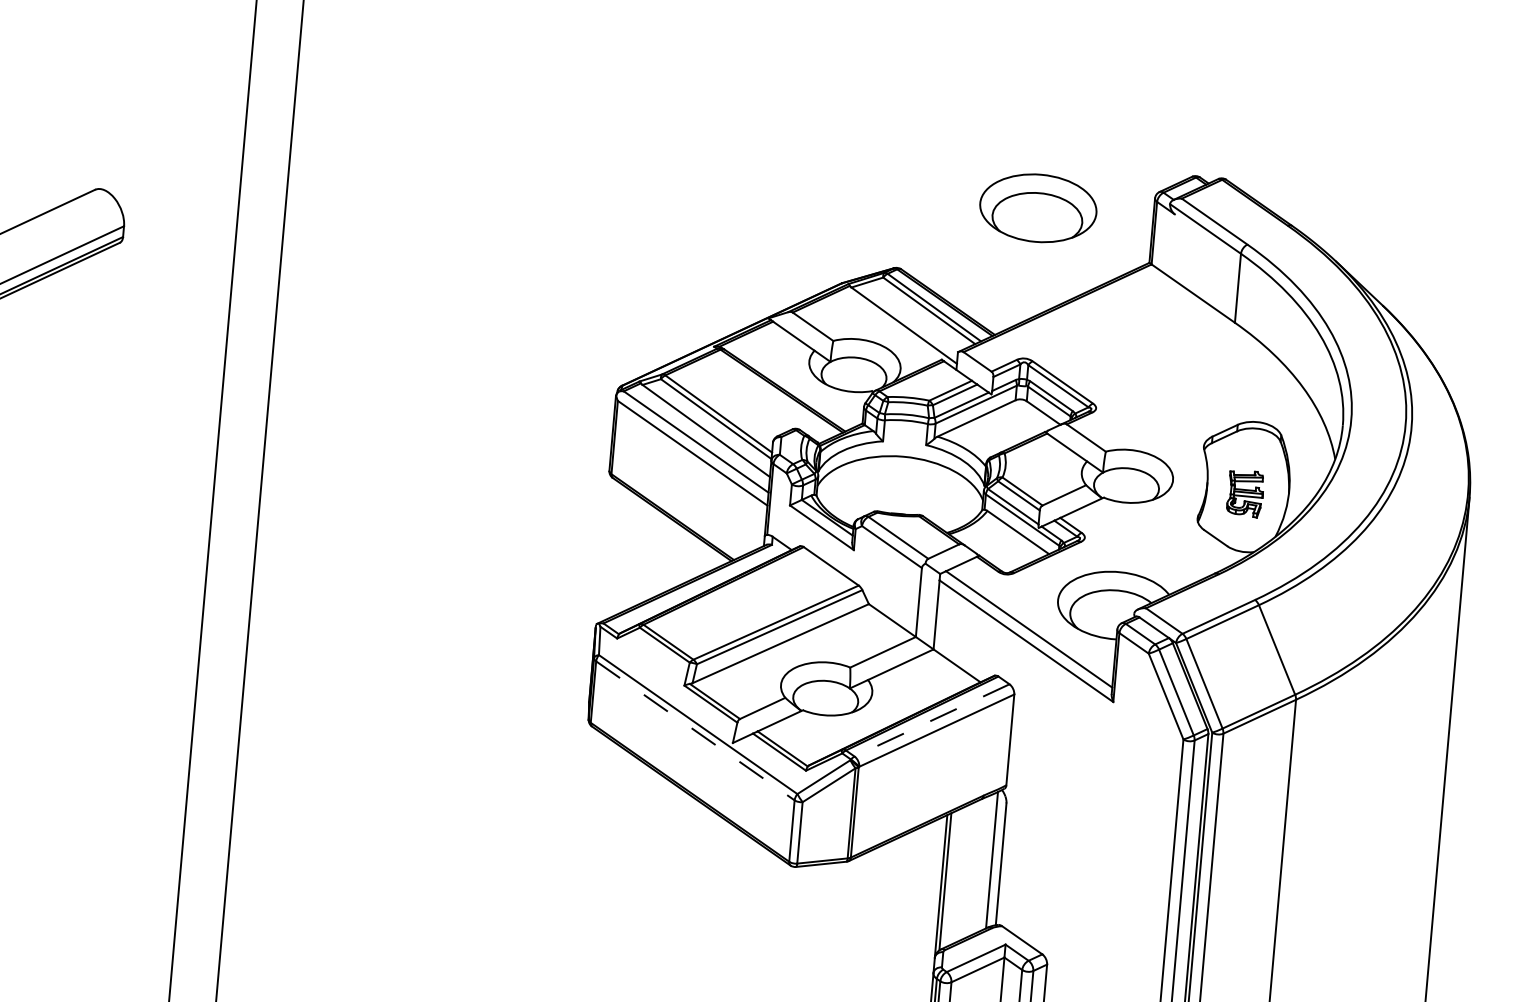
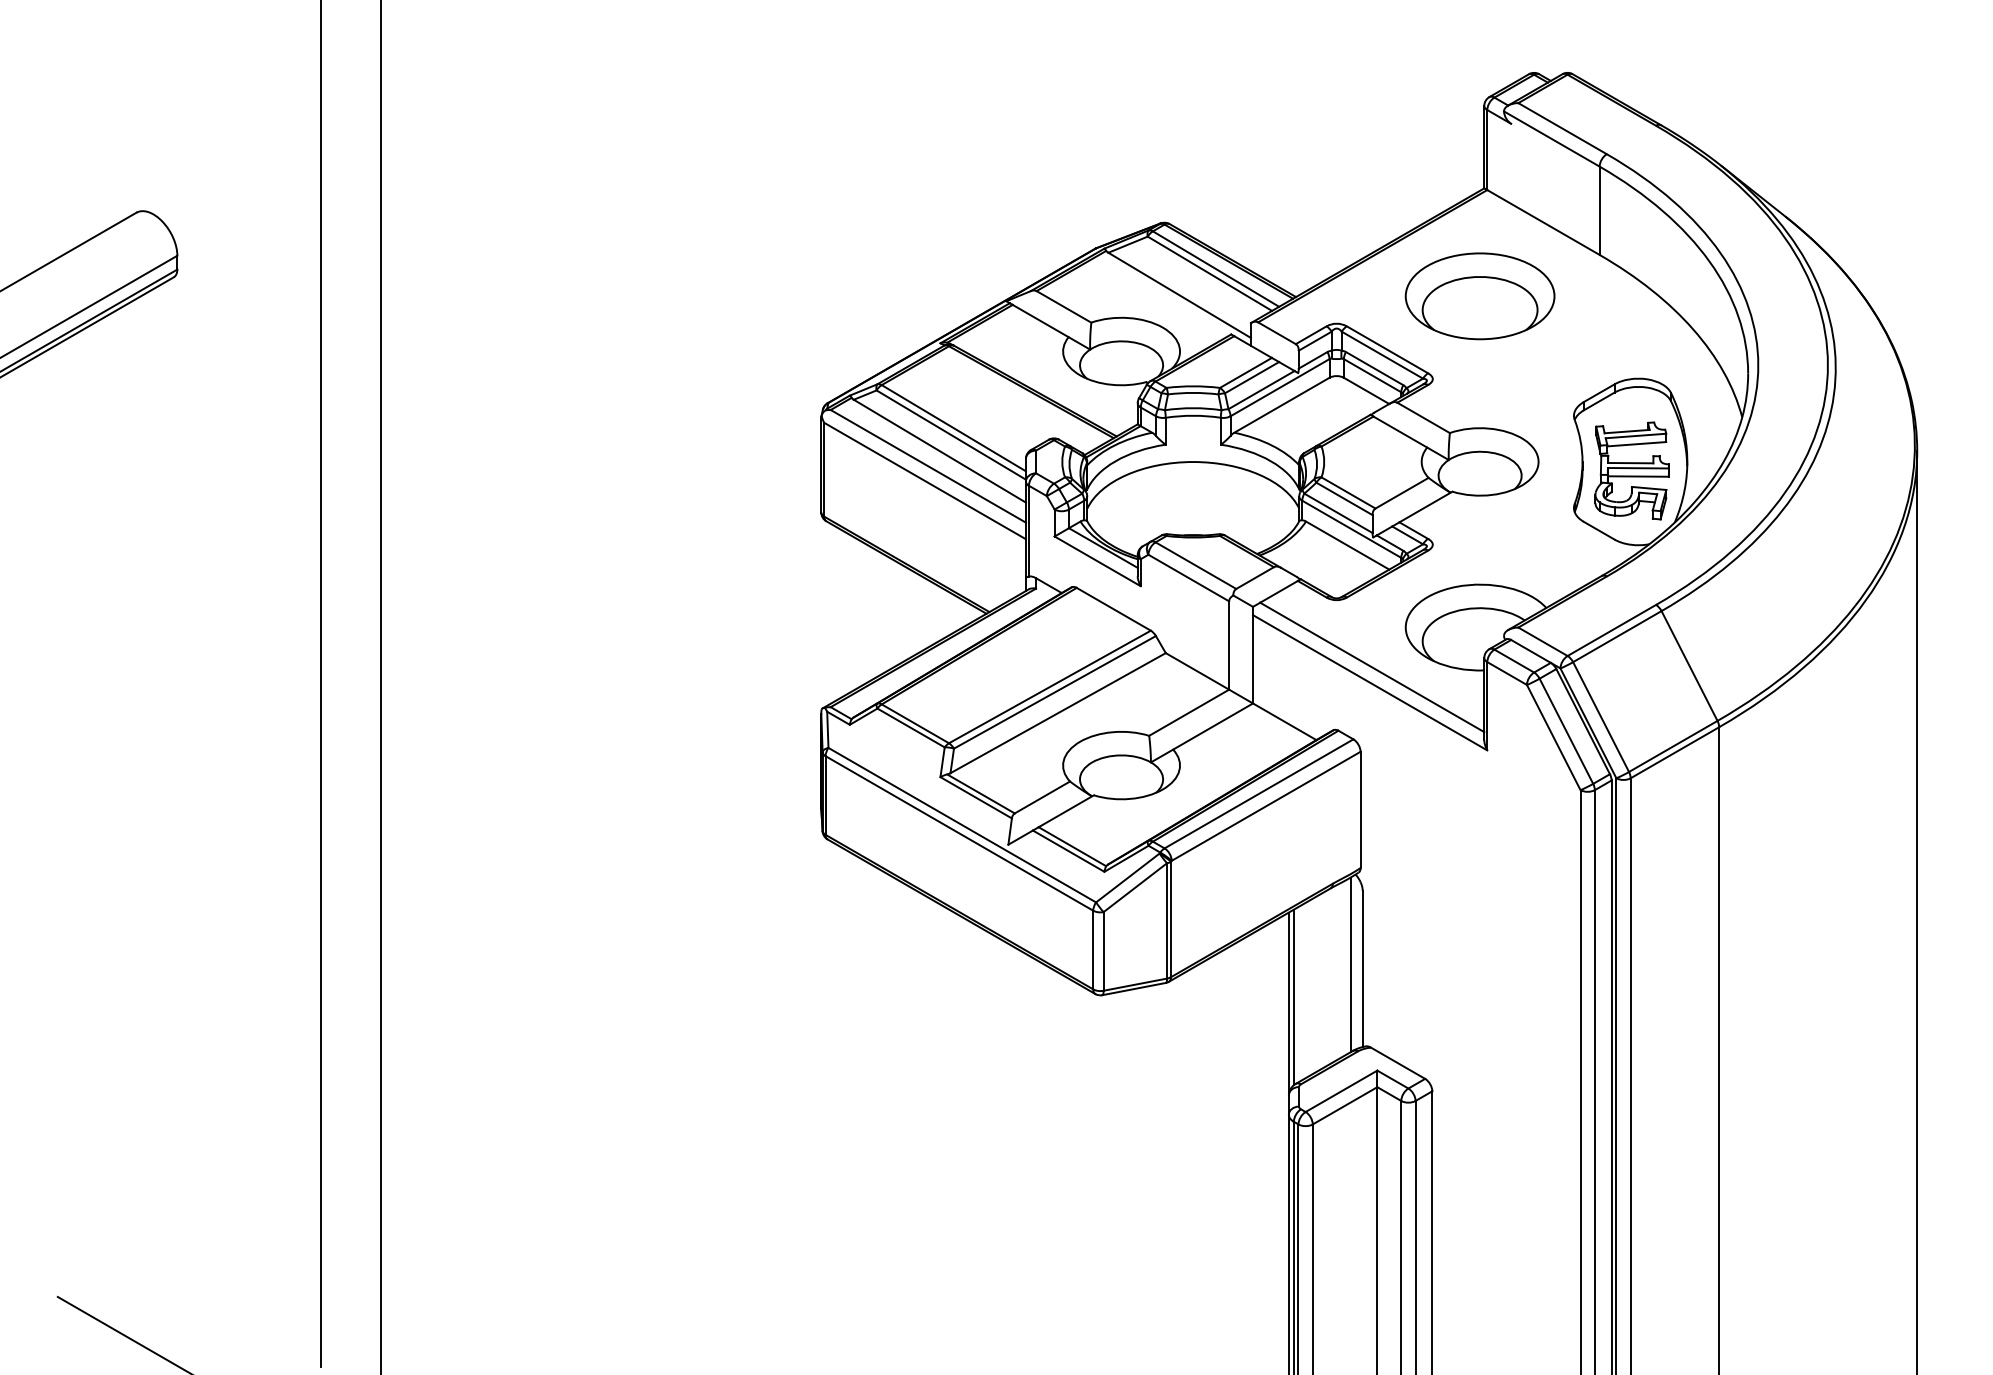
part: (1037, 208) -> (1479, 296), moved
part: (1245, 493) -> (1631, 470), size x1.67
line: (931, 720) -> (1258, 794), dashed -> solid
line: (695, 730) -> (959, 833), dashed -> solid

